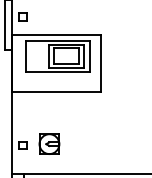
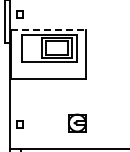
line: (56, 34) -> (48, 29), solid -> dashed
part: (49, 143) -> (77, 122), moved

